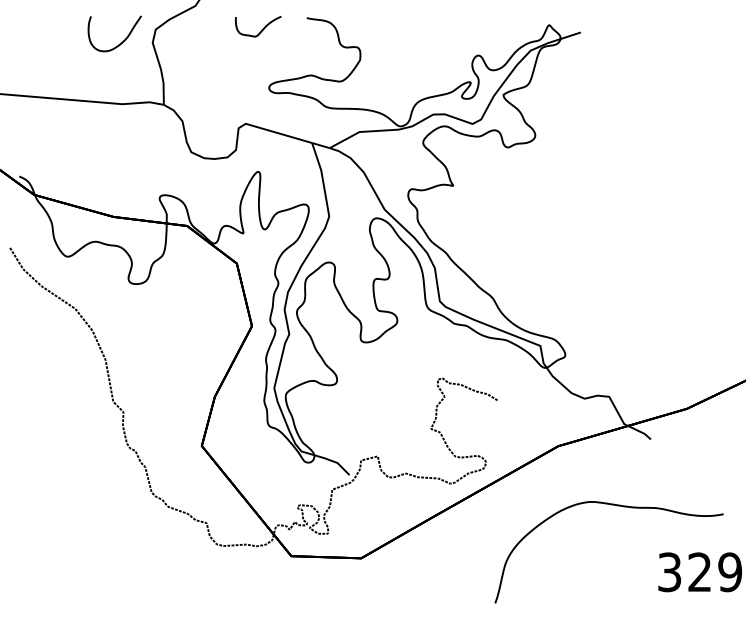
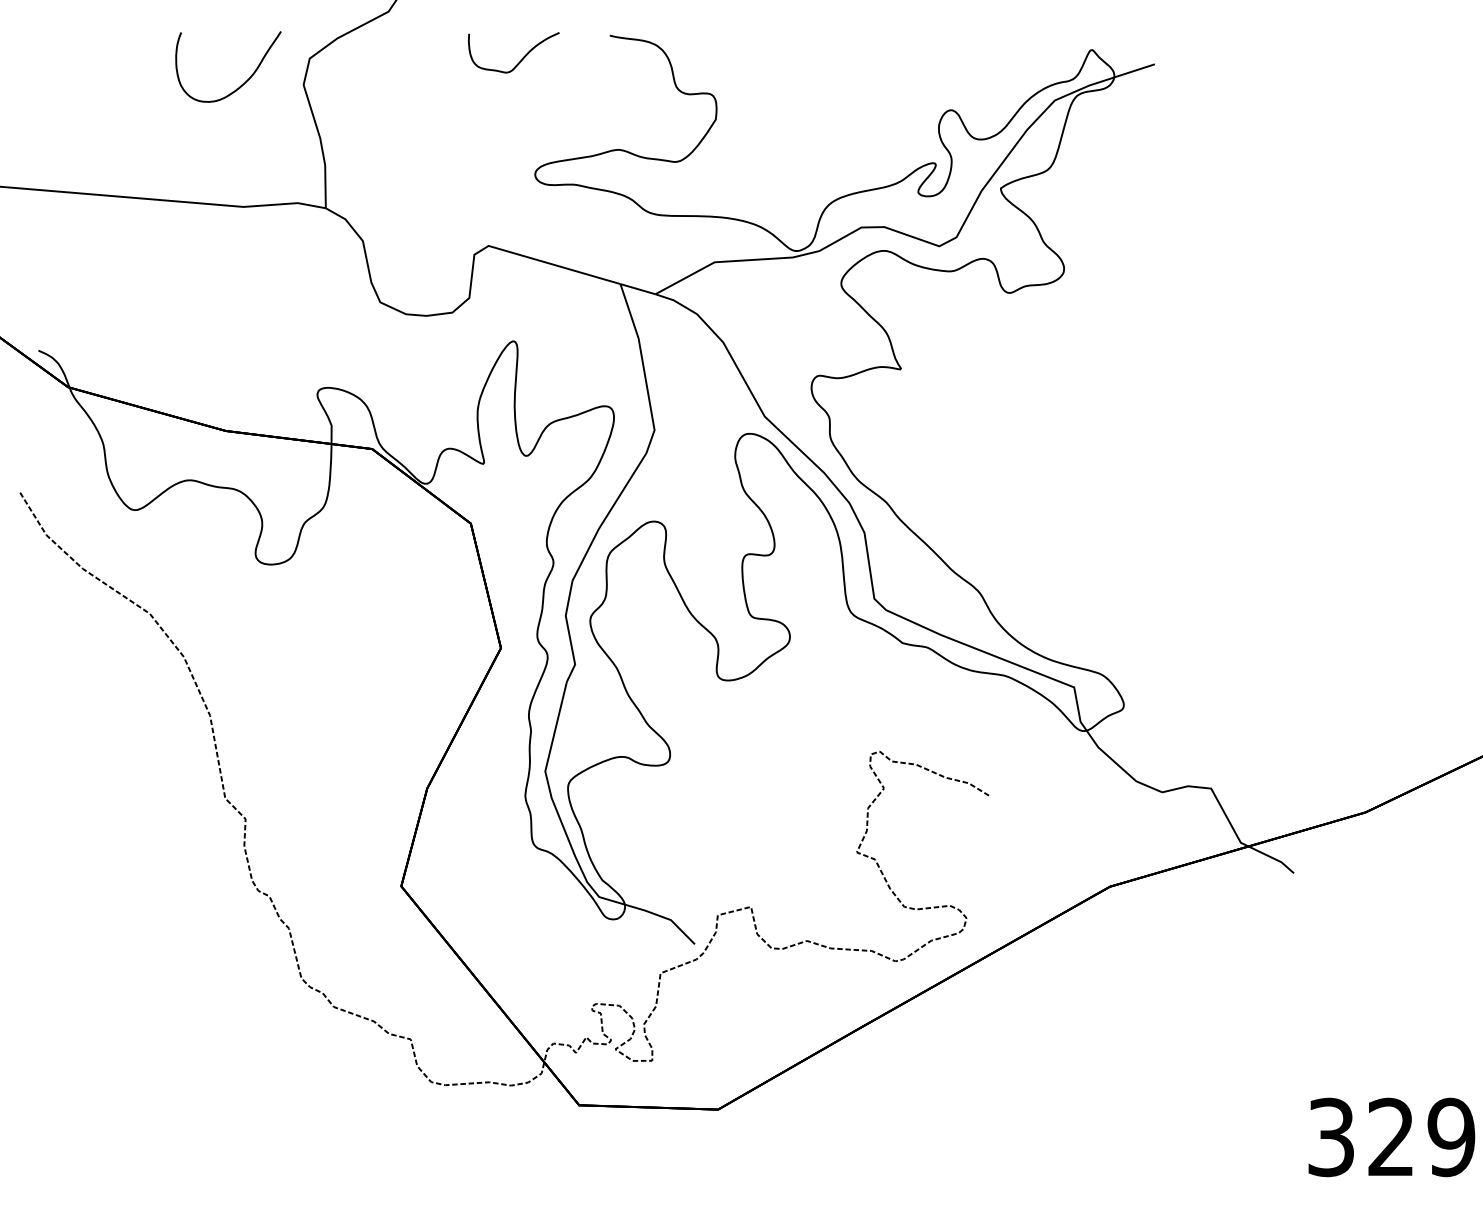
part: (617, 506) -> (1227, 1006), removed

